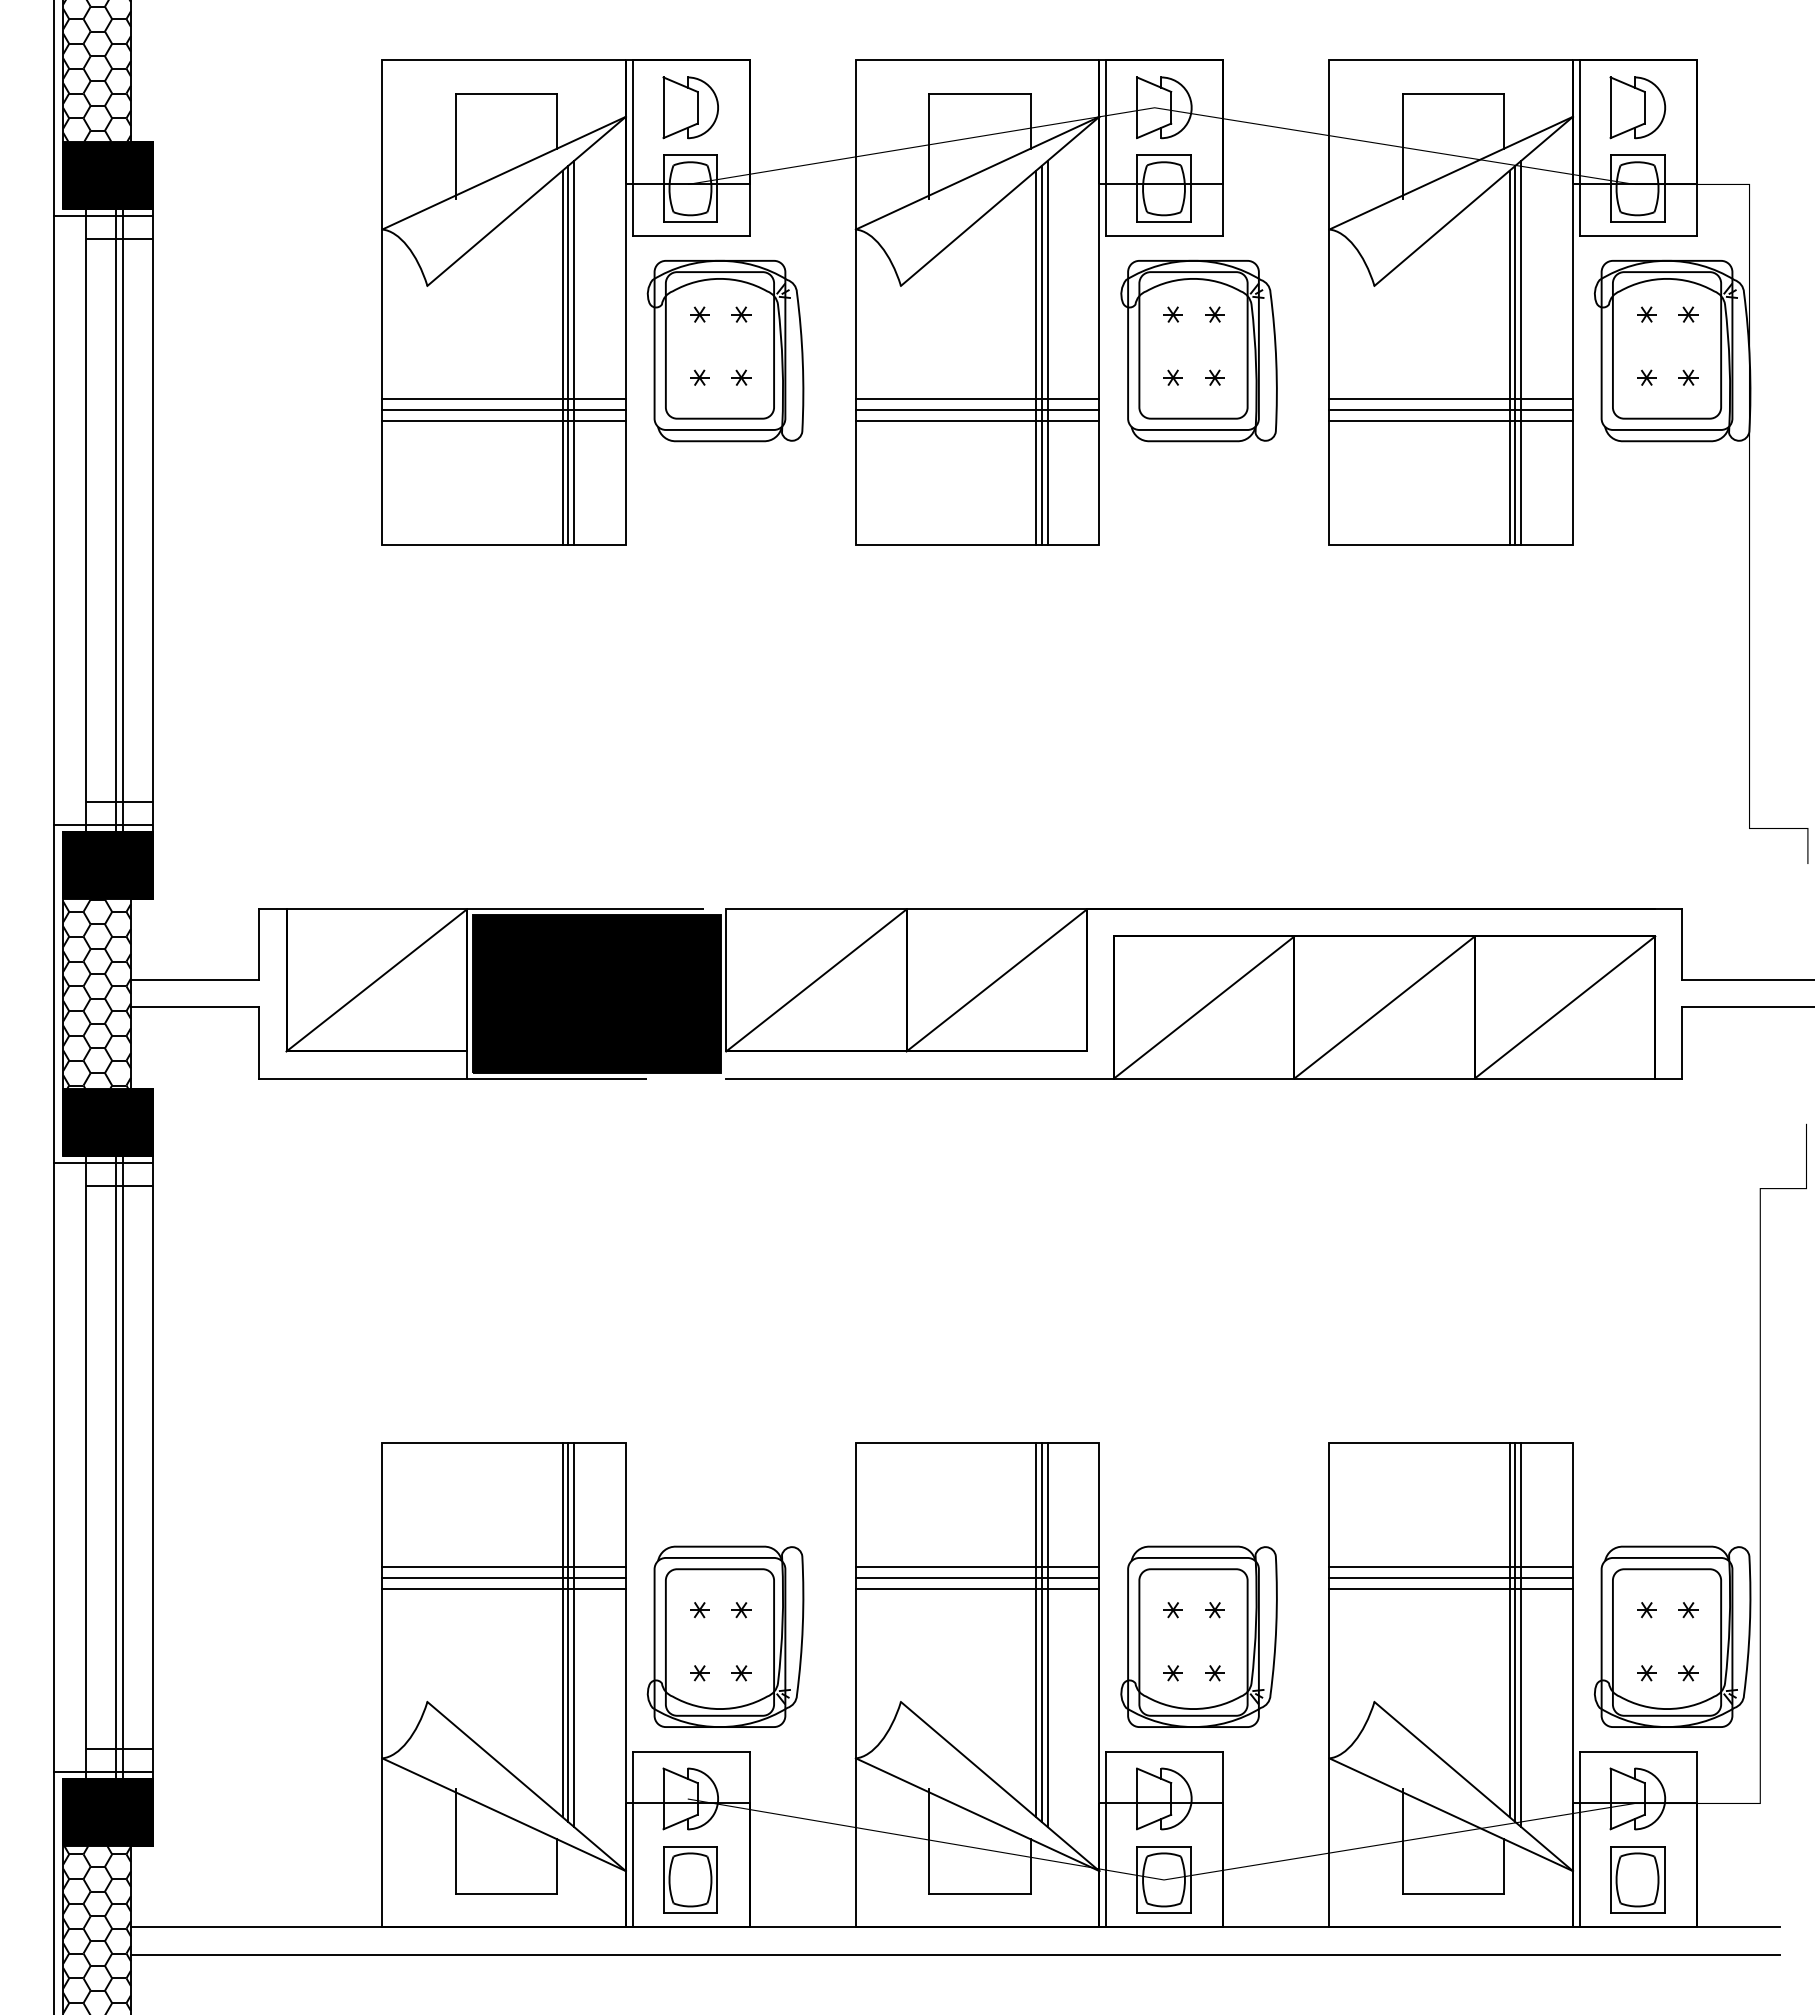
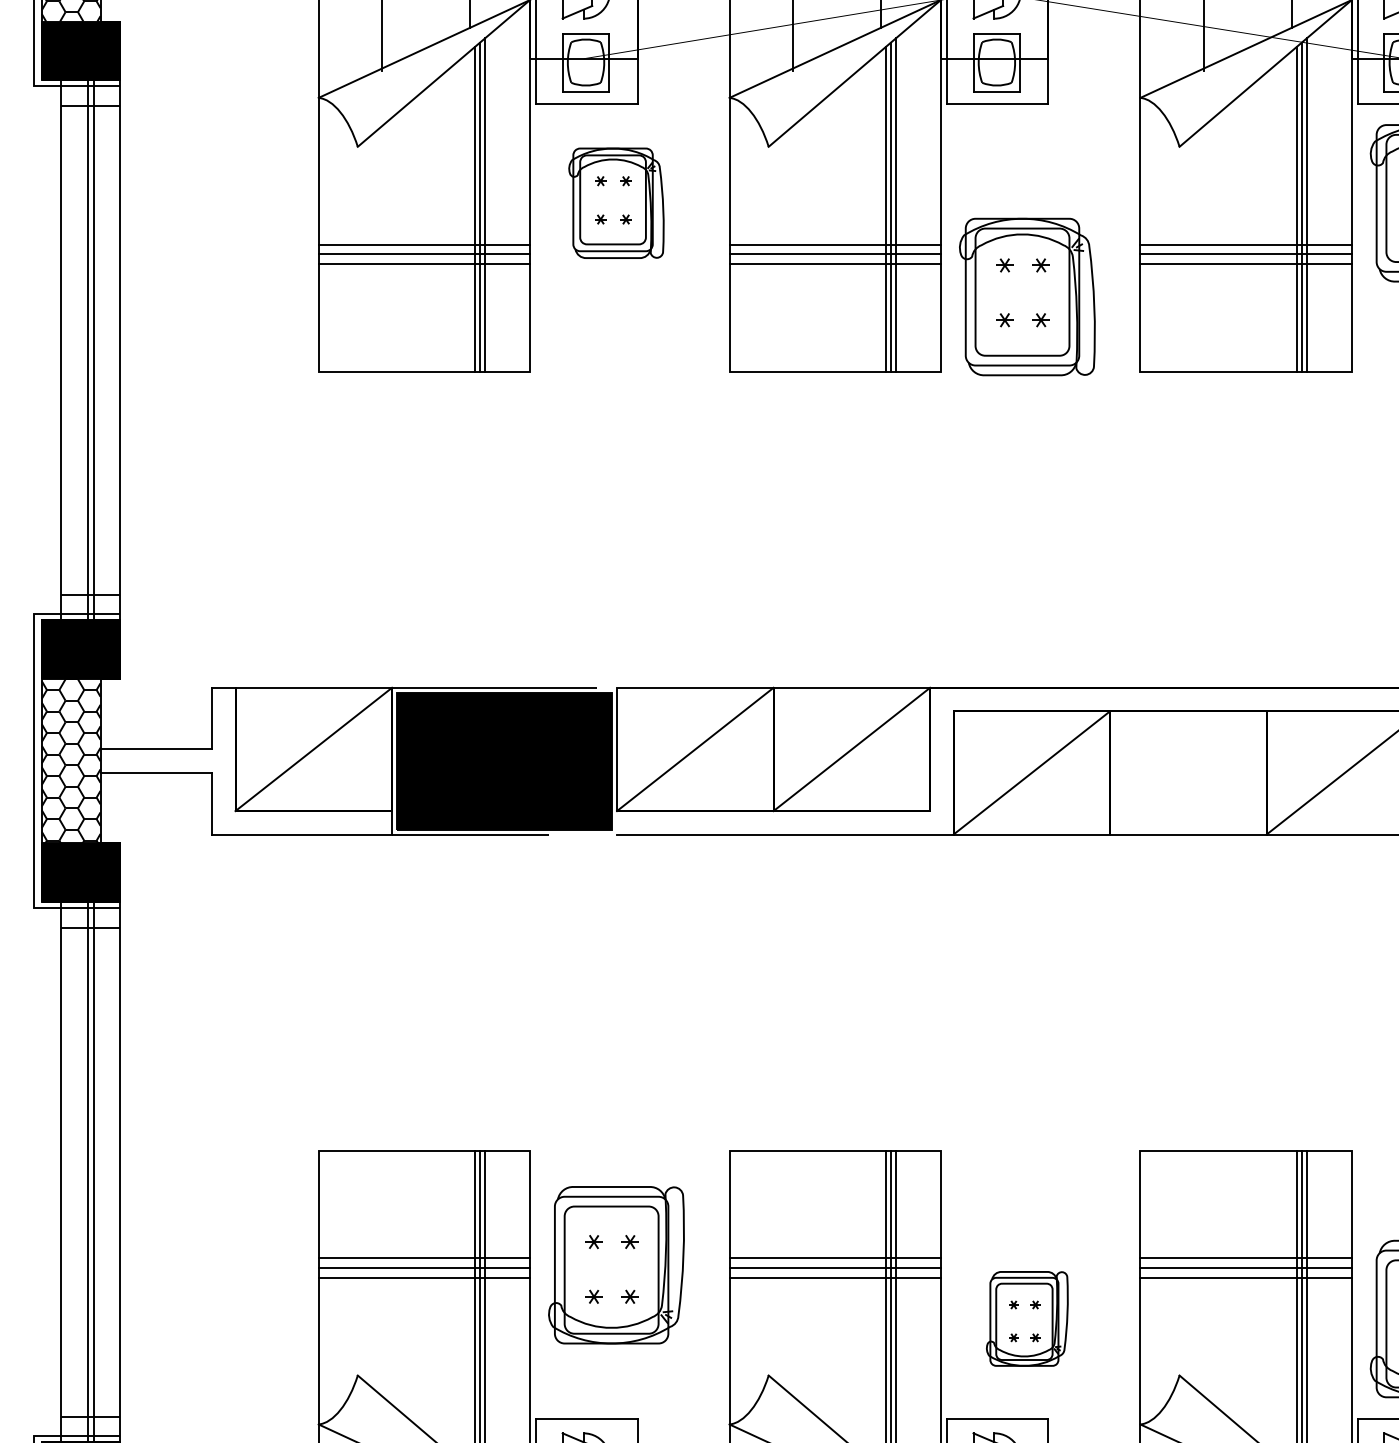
part: (725, 350) -> (616, 202), size x0.7
part: (1198, 350) -> (1026, 296), moved
line: (54, 520) -> (34, 350), removed
line: (1384, 1007) -> (1188, 772), removed
line: (54, 1467) -> (34, 1172), removed
part: (725, 1636) -> (616, 1264), moved
part: (1198, 1636) -> (1026, 1318), size x0.6

